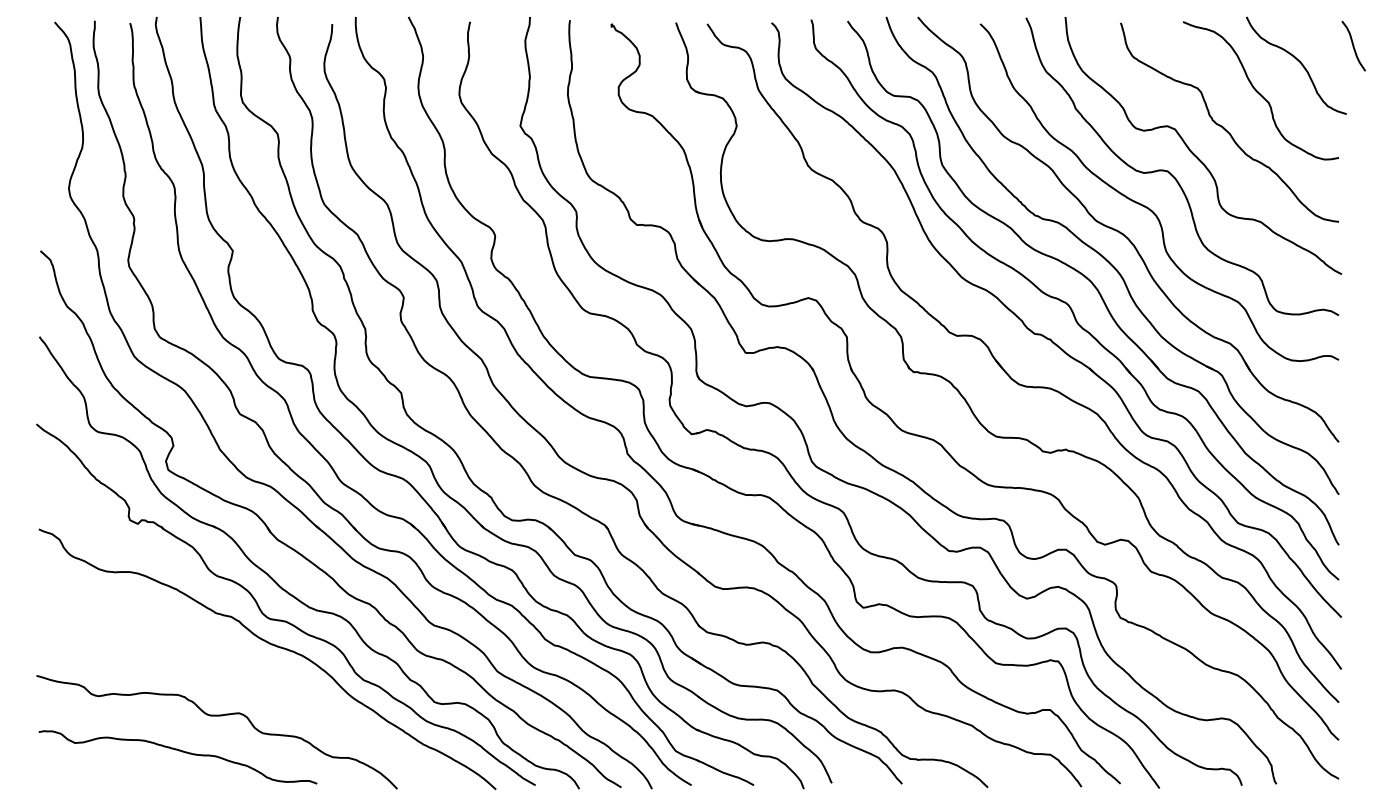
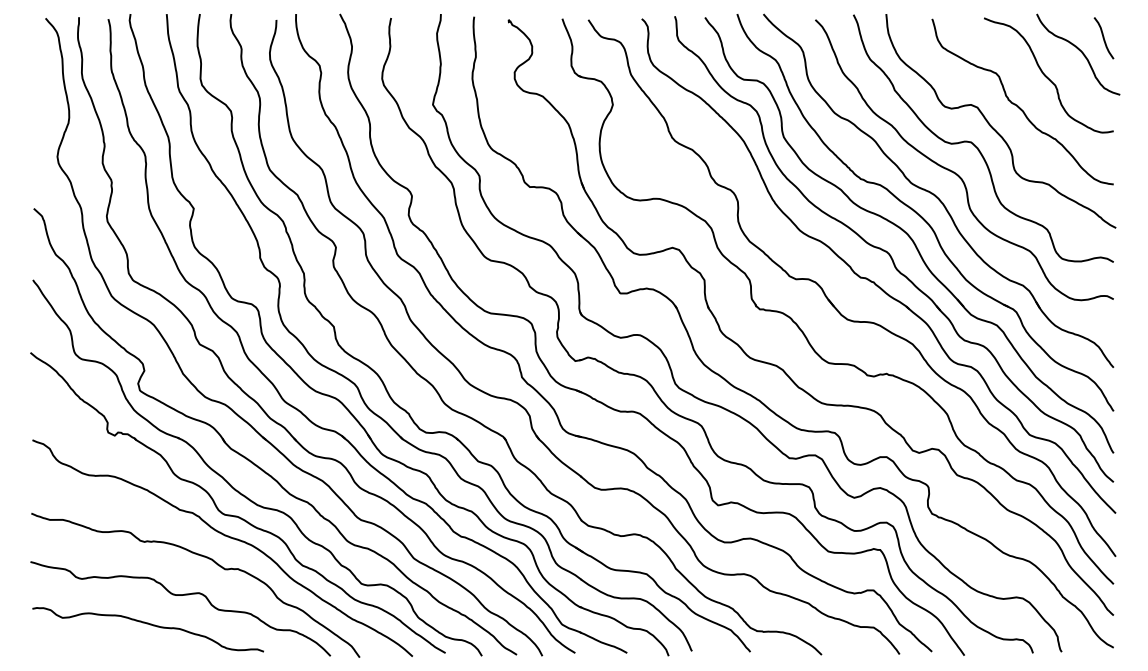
curve: (1353, 46) -> (1103, 38), moved
curve: (244, 670) -> (203, 557), added

